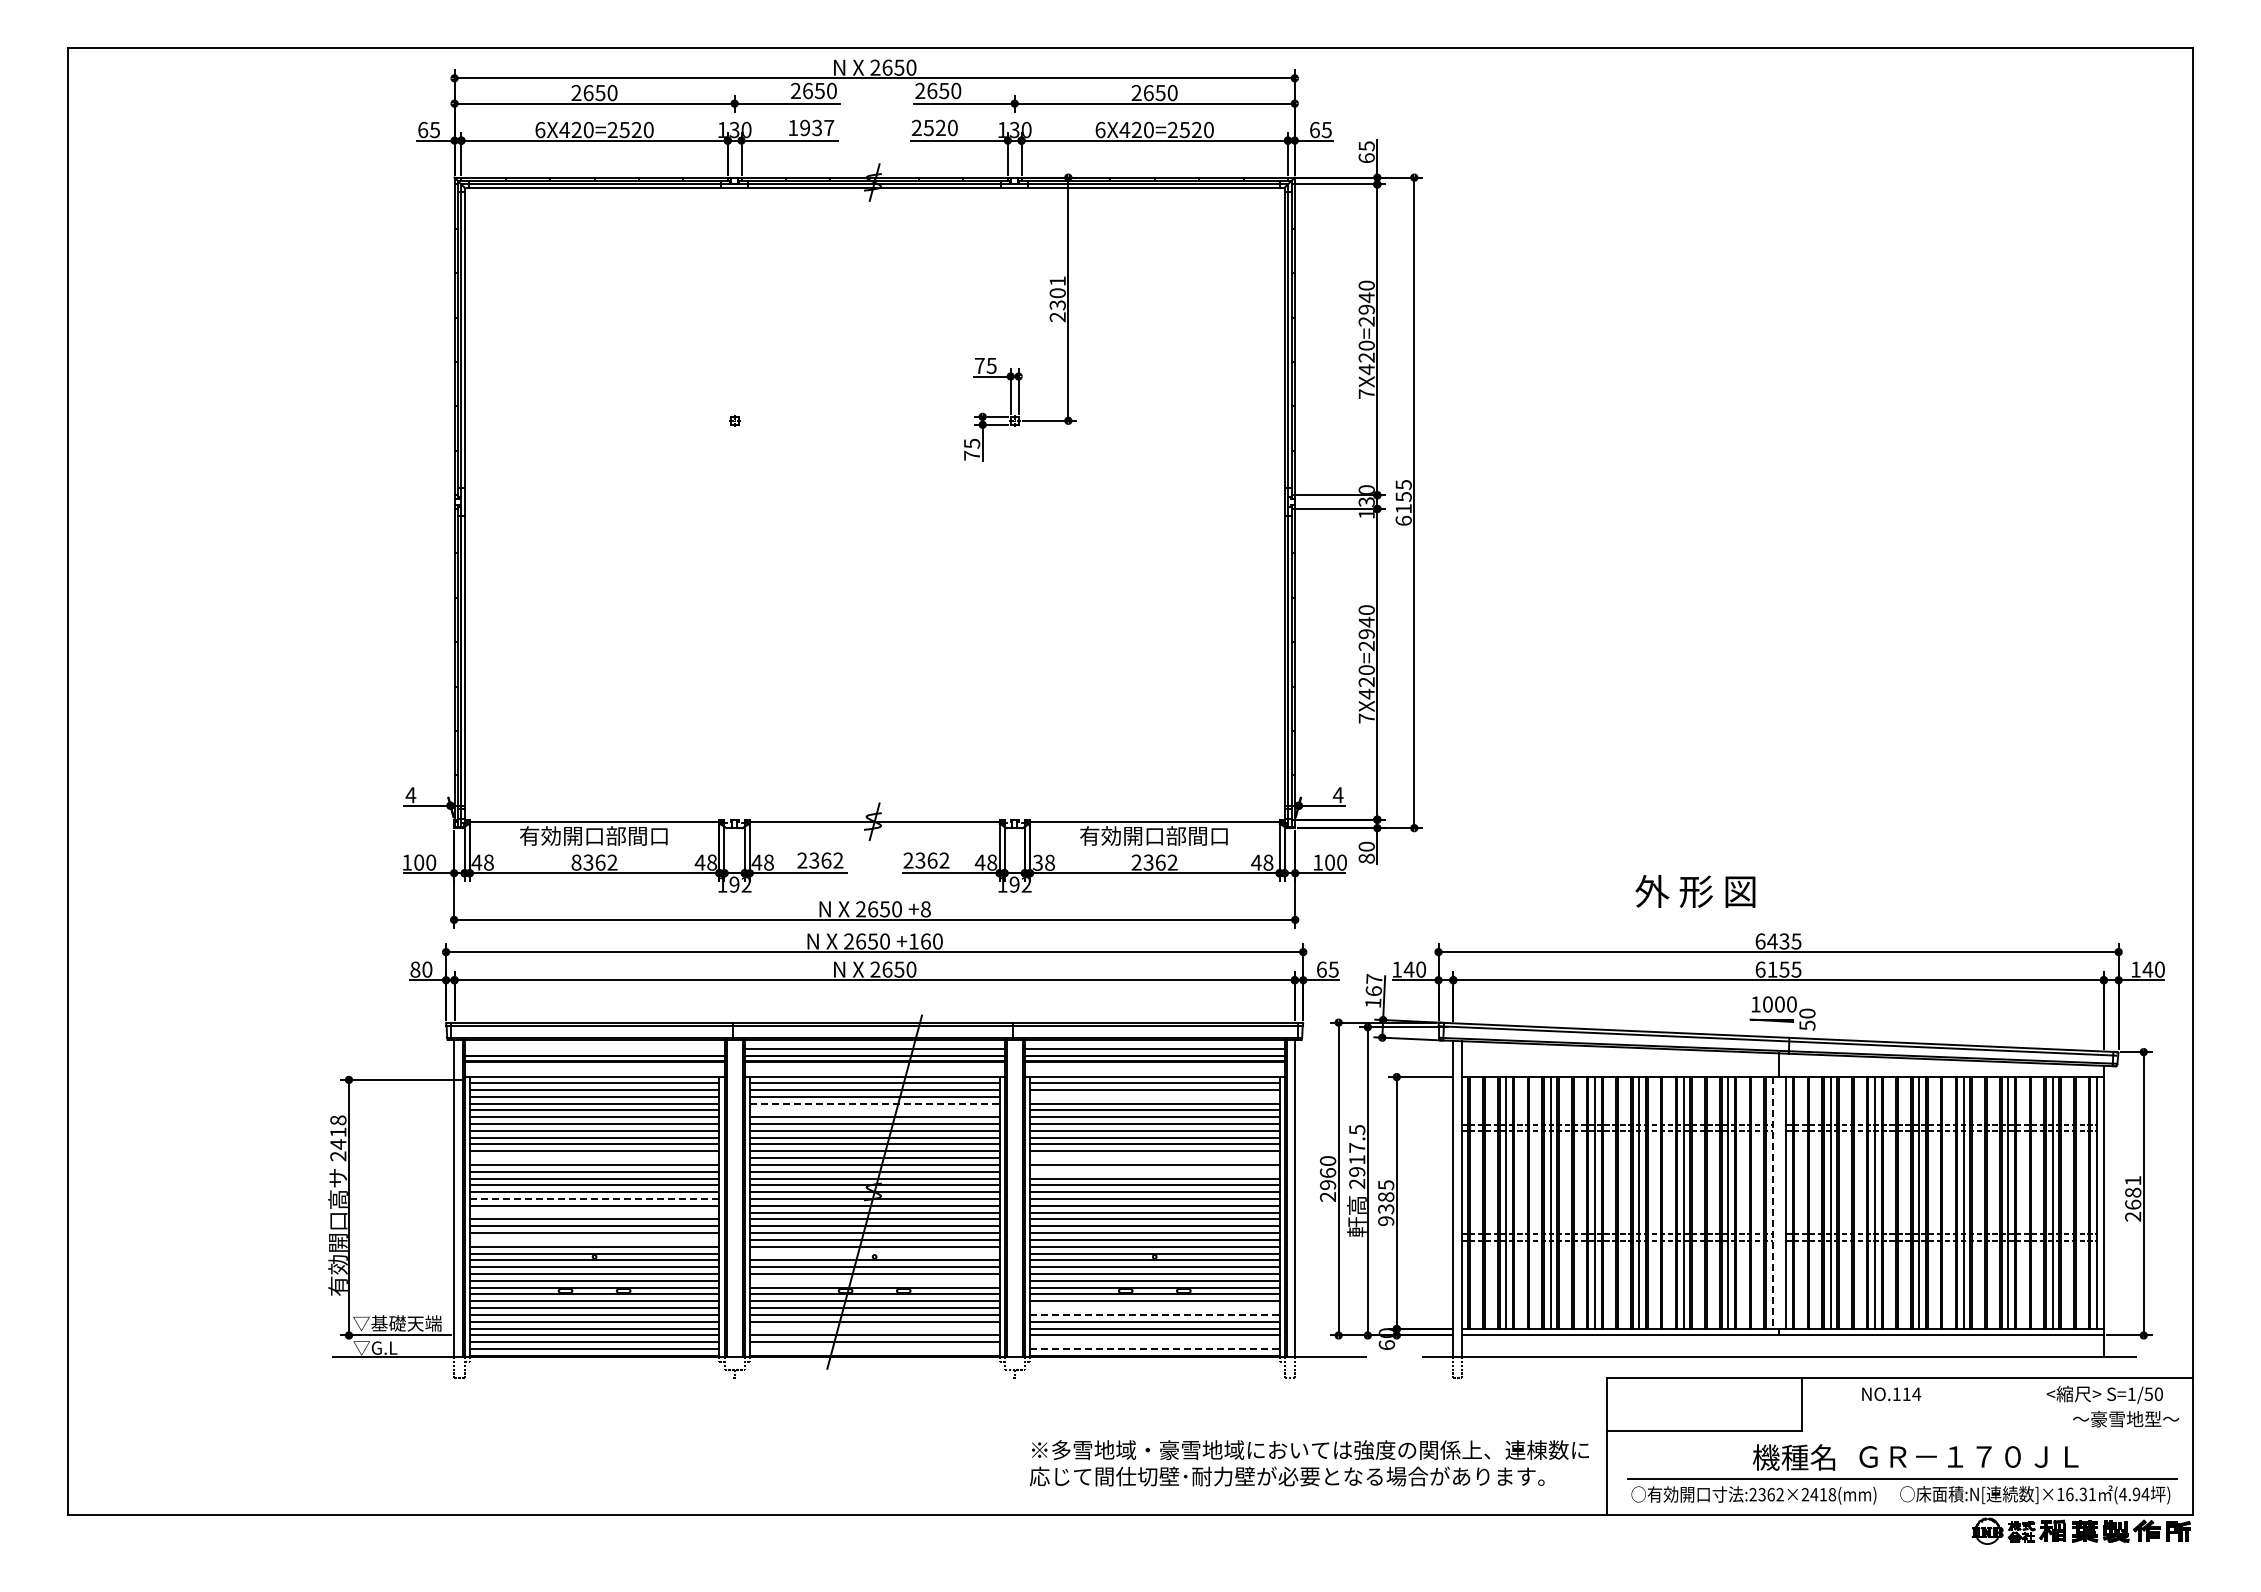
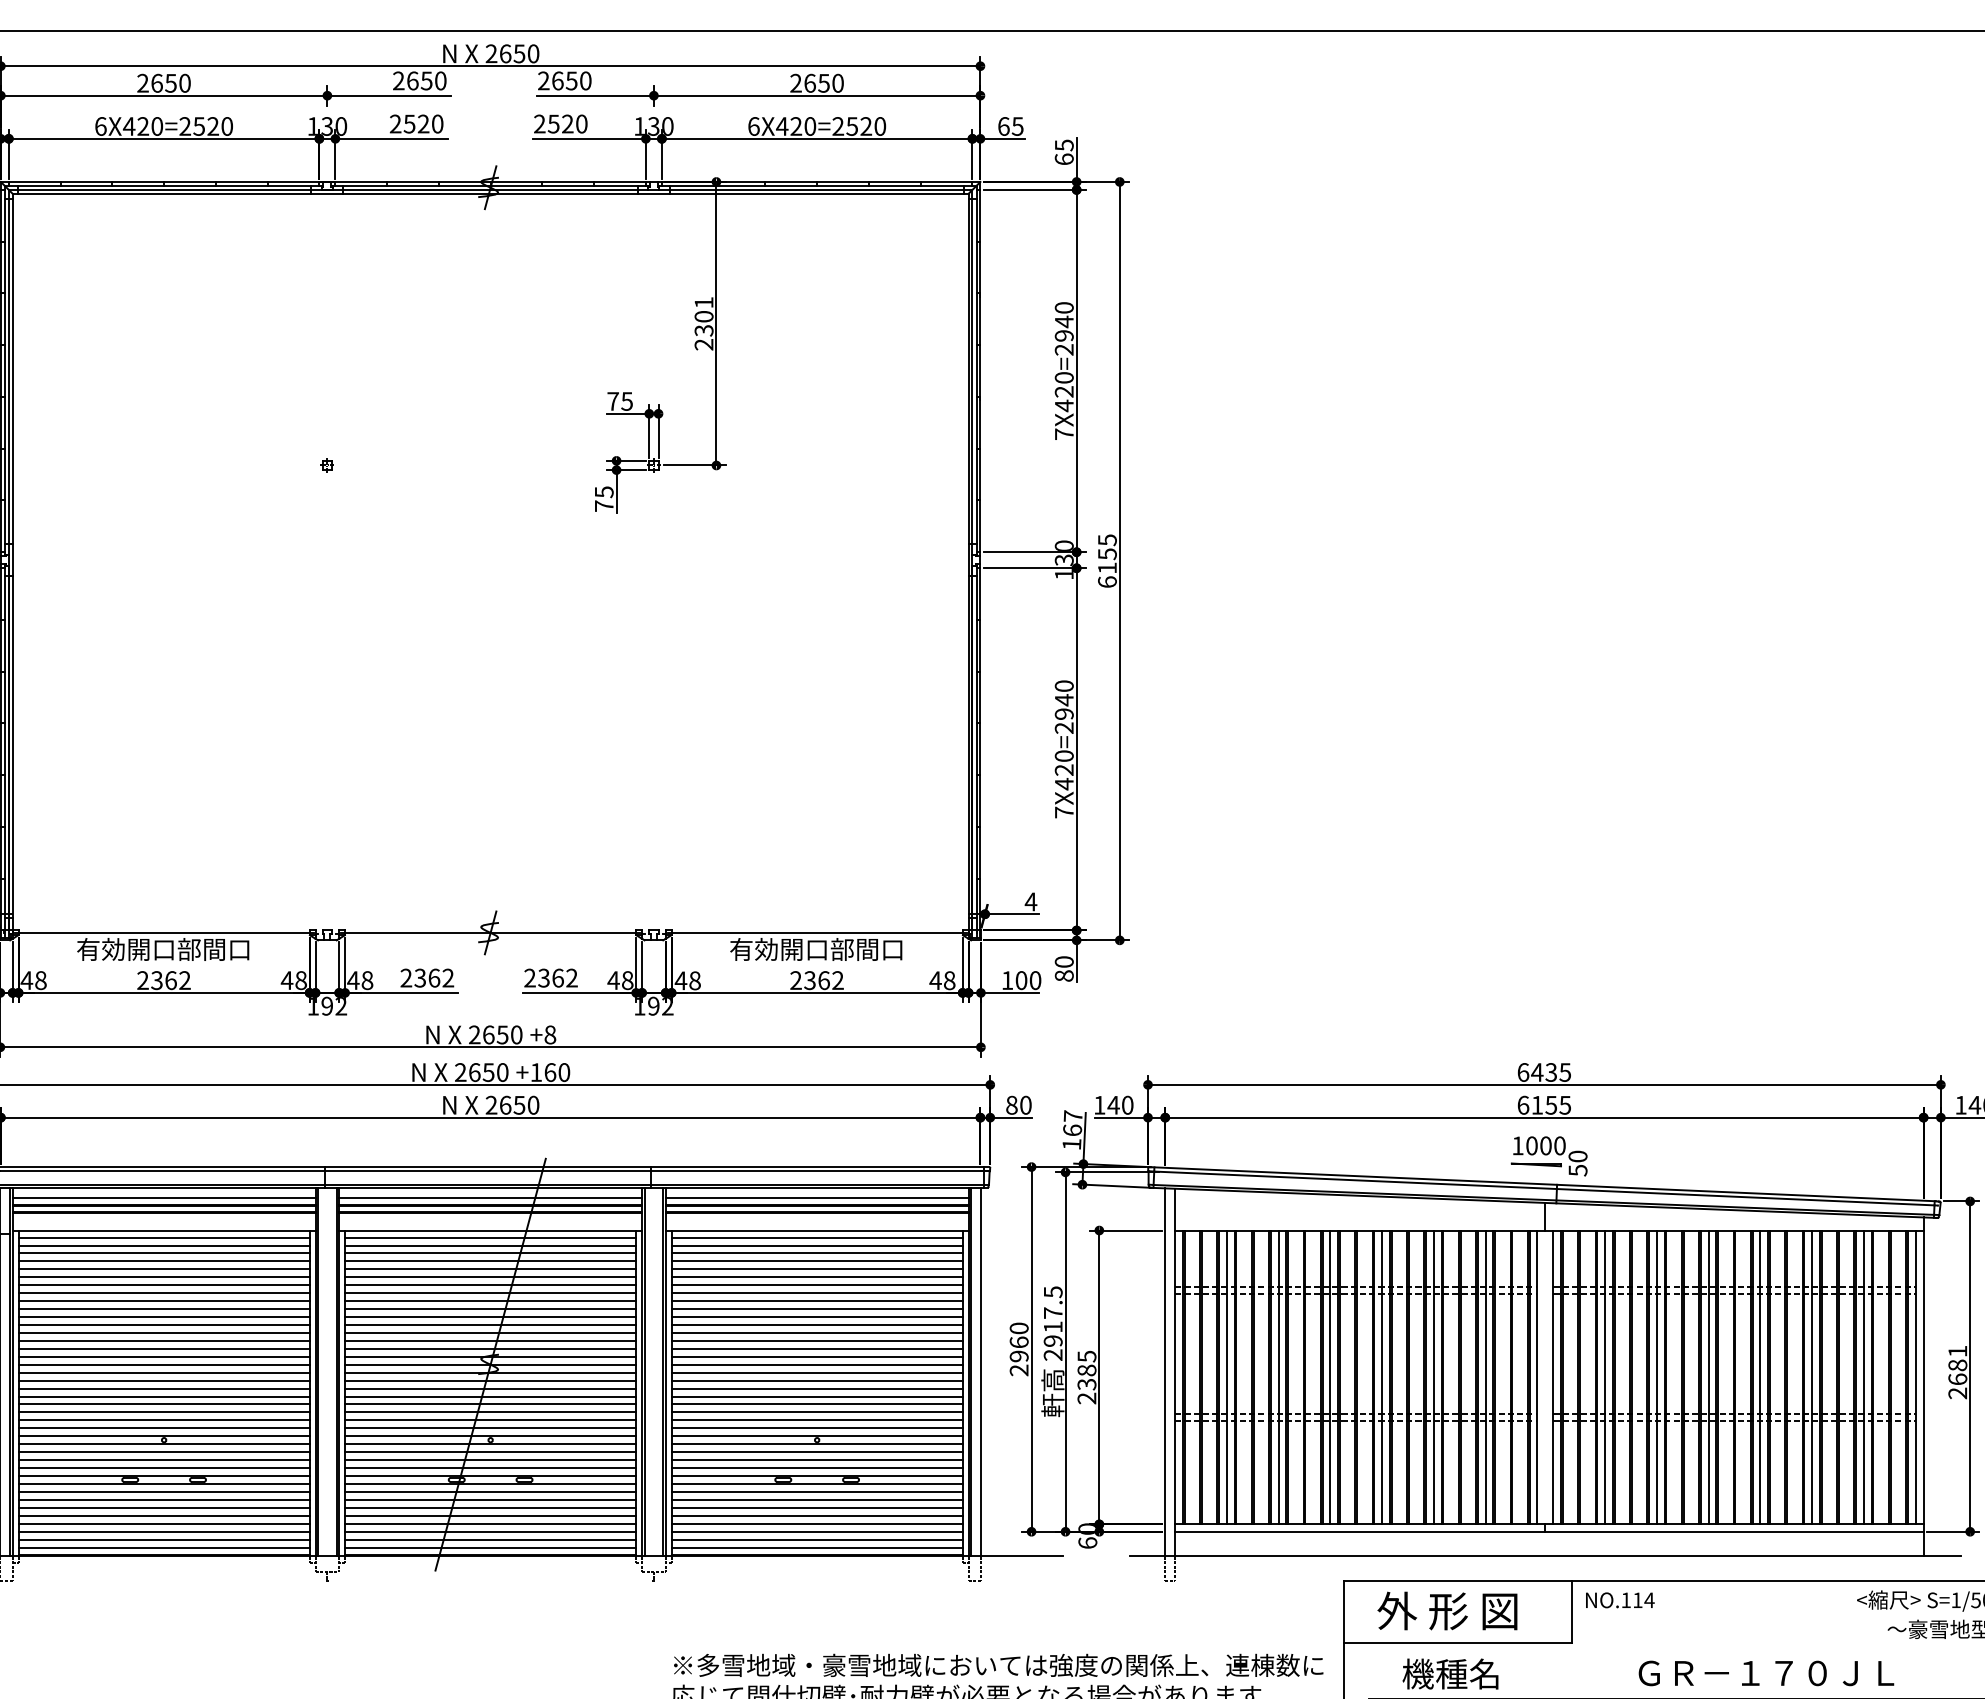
text: (811, 127) -> (417, 123), 1937 -> 2520
text: (576, 862) -> (143, 980), 8362 -> 2362
text: (1037, 862) -> (680, 980), 38 -> 48
text: (1695, 891) -> (1447, 1611), moved
text: (1327, 969) -> (1018, 1105), 65 -> 80
line: (594, 1048) -> (164, 1197), added
line: (1154, 1096) -> (816, 1253), added
line: (874, 1103) -> (490, 1261), dashed -> solid
line: (874, 1110) -> (490, 1269), added
line: (594, 1158) -> (164, 1325), added
line: (1154, 1158) -> (816, 1325), added
line: (1154, 1171) -> (816, 1340), added
line: (594, 1198) -> (164, 1372), dashed -> solid
line: (1772, 1203) -> (1537, 1377), dashed -> solid
line: (594, 1212) -> (164, 1388), added
text: (1386, 1221) -> (1087, 1398), 9385 -> 2385
line: (594, 1239) -> (164, 1419), added
line: (874, 1253) -> (490, 1436), added
line: (874, 1280) -> (490, 1467), added
line: (1154, 1308) -> (816, 1500), added
line: (1154, 1314) -> (816, 1507), dashed -> solid
line: (874, 1328) -> (490, 1523), added
line: (1154, 1342) -> (816, 1539), added
line: (874, 1348) -> (490, 1546), added
line: (1154, 1348) -> (816, 1546), dashed -> solid
text: (1891, 1394) -> (1620, 1600), moved
text: (1794, 1457) -> (1451, 1674), moved

